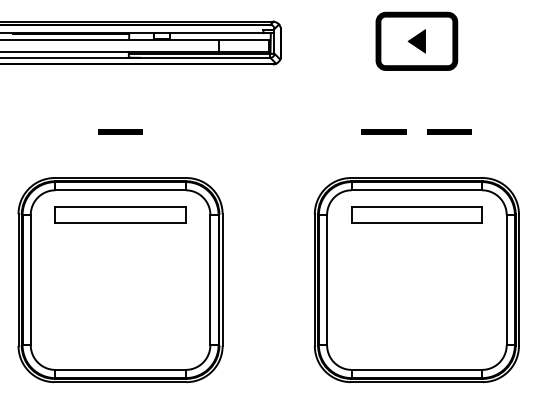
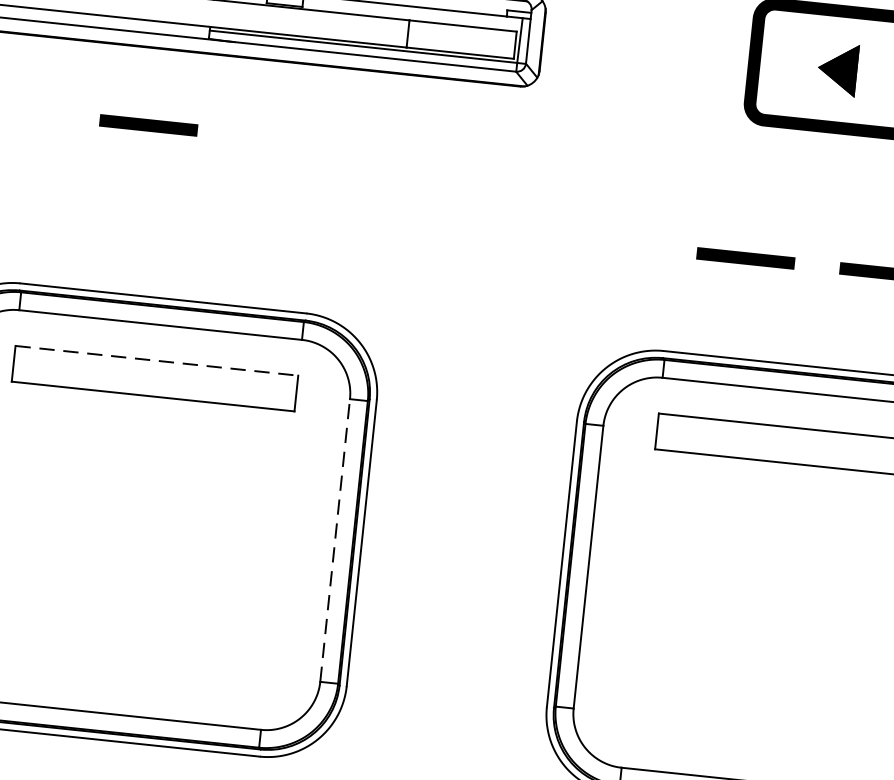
part: (120, 131) -> (148, 124), moved
line: (121, 206) -> (158, 360), solid -> dashed
line: (210, 279) -> (335, 539), solid -> dashed

